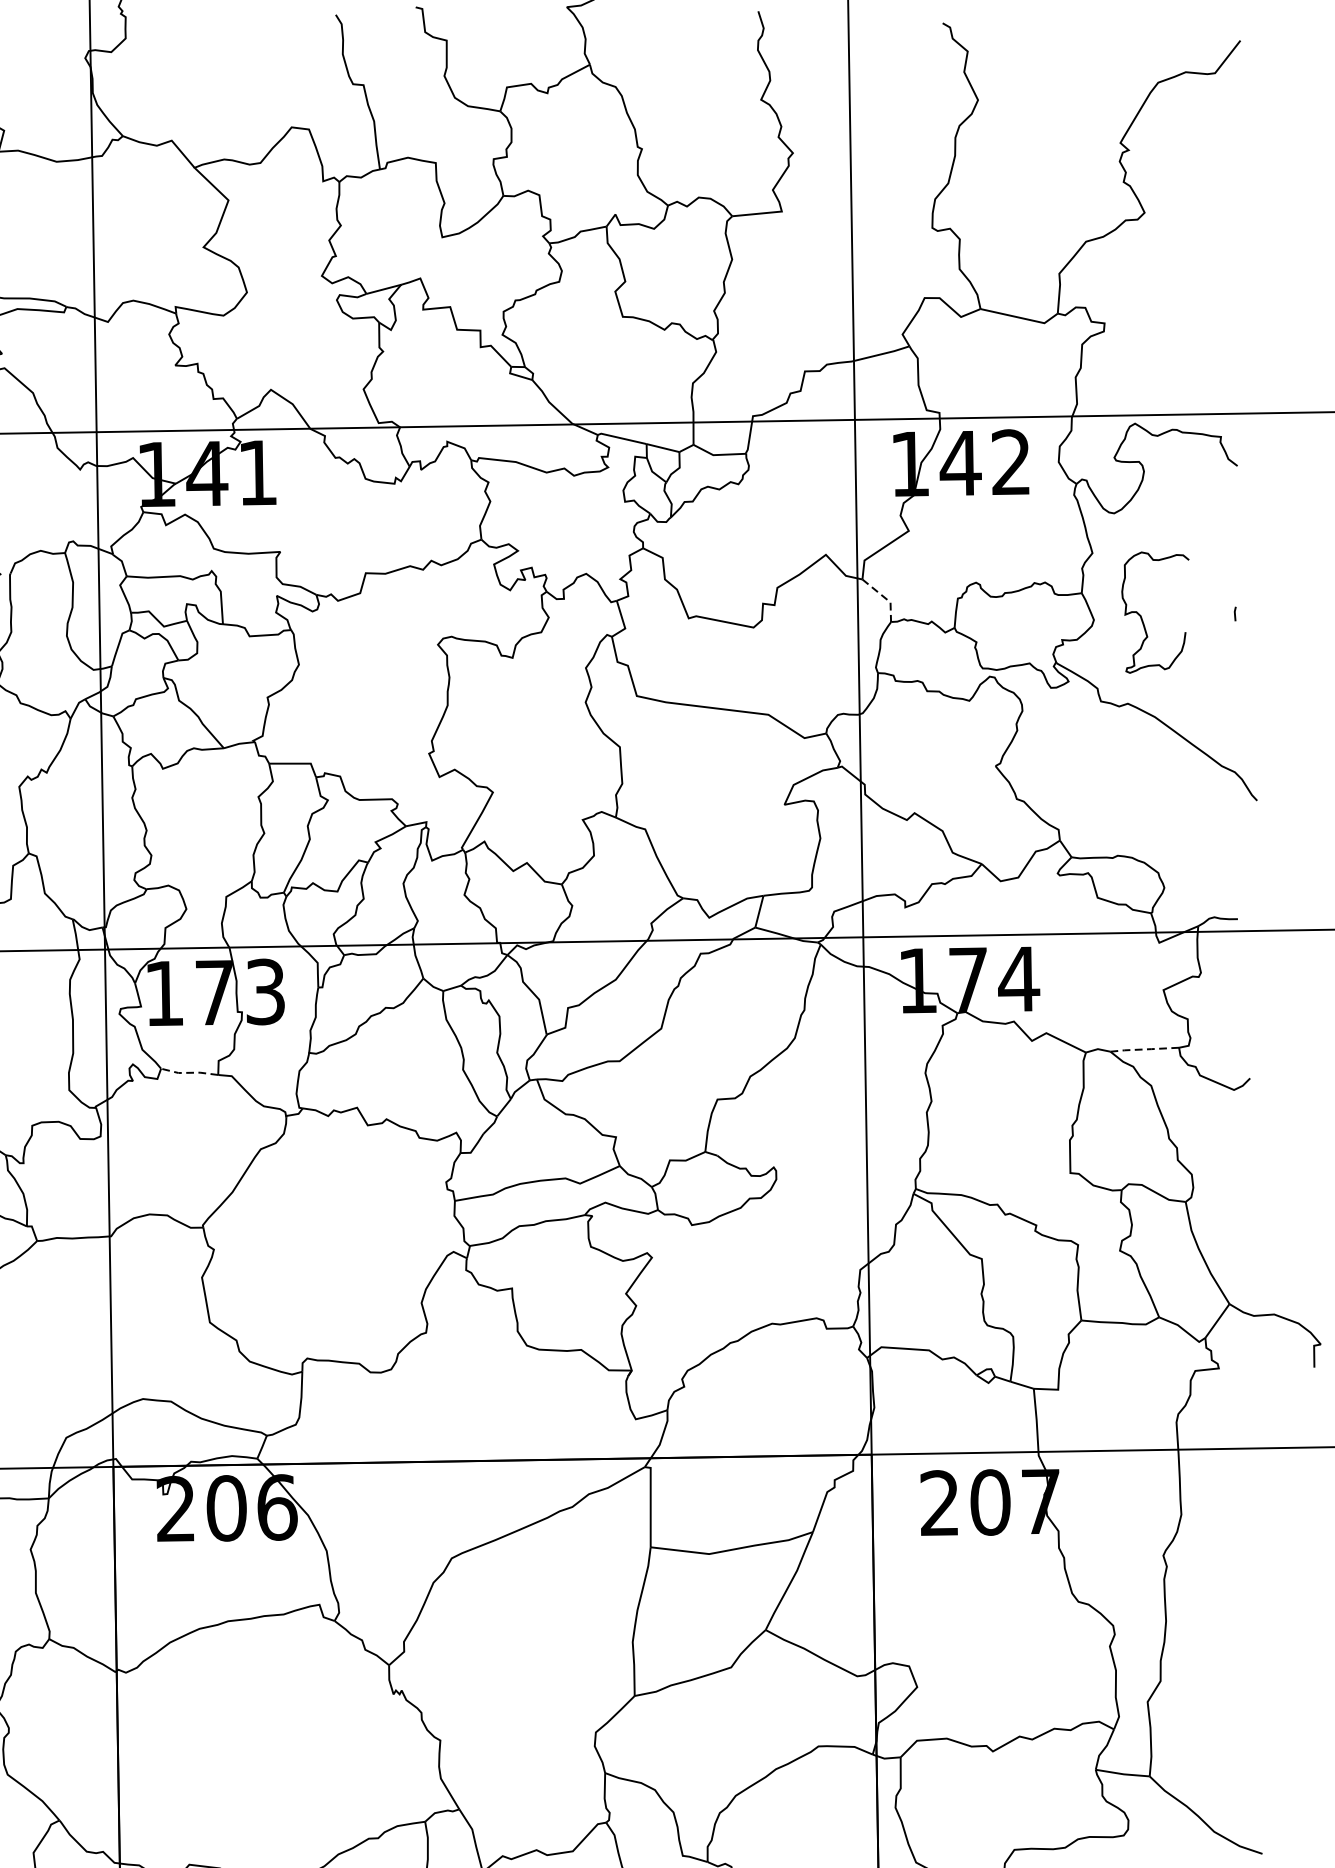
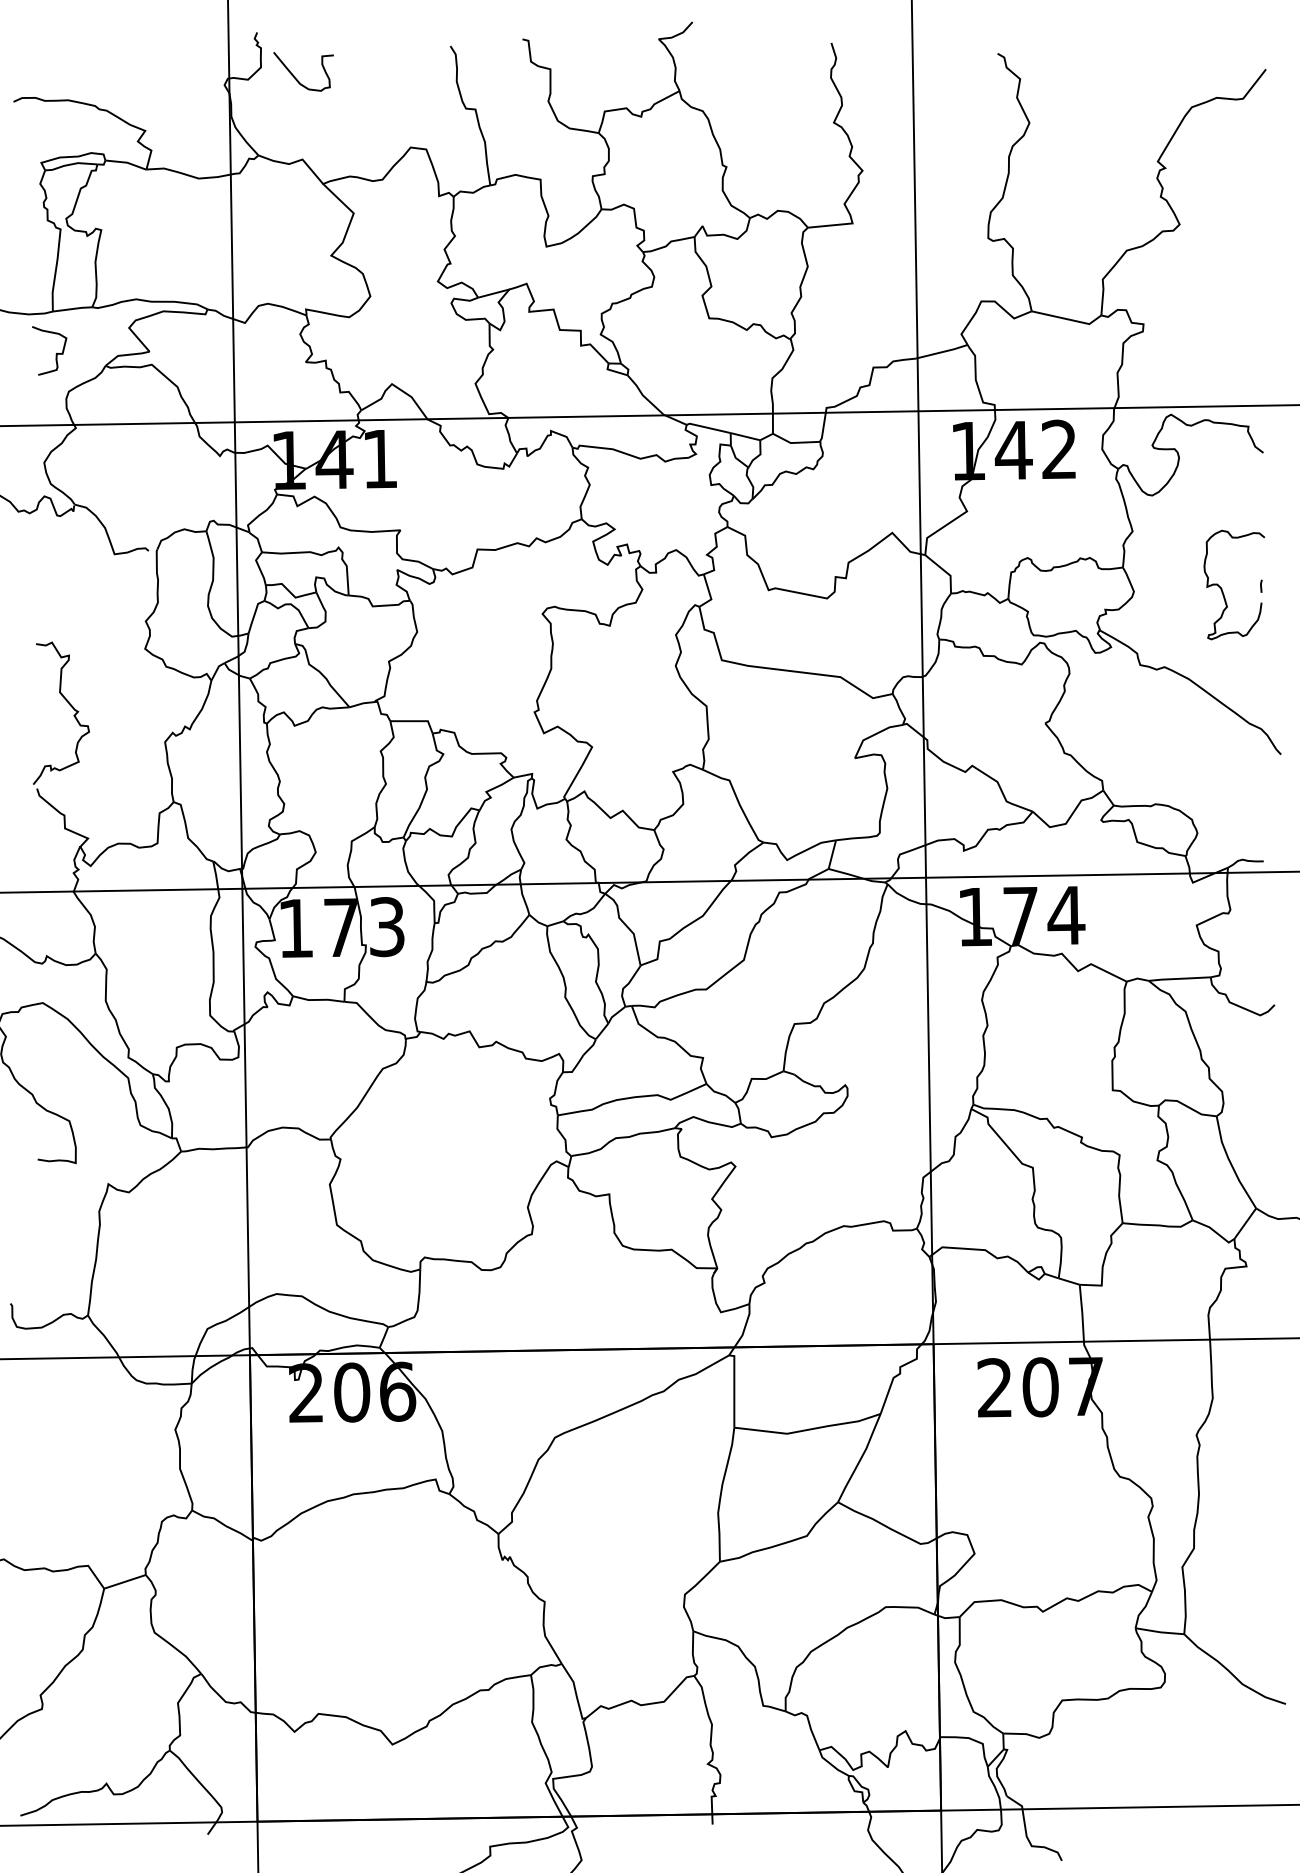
curve: (163, 48) -> (295, 76), added
line: (884, 597) -> (945, 571), dashed -> solid
curve: (1142, 616) -> (1222, 588), moved
line: (1144, 1049) -> (1179, 978), dashed -> solid
line: (189, 1072) -> (318, 999), dashed -> solid

